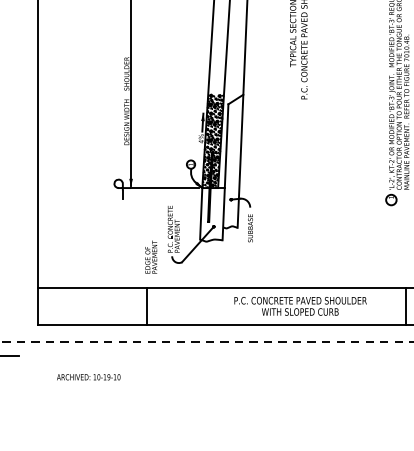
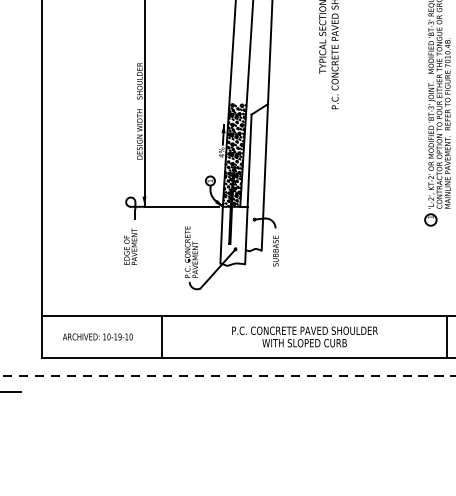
text: (151, 256) -> (130, 246), moved
text: (300, 305) -> (304, 336), moved
text: (88, 376) -> (97, 336), moved

